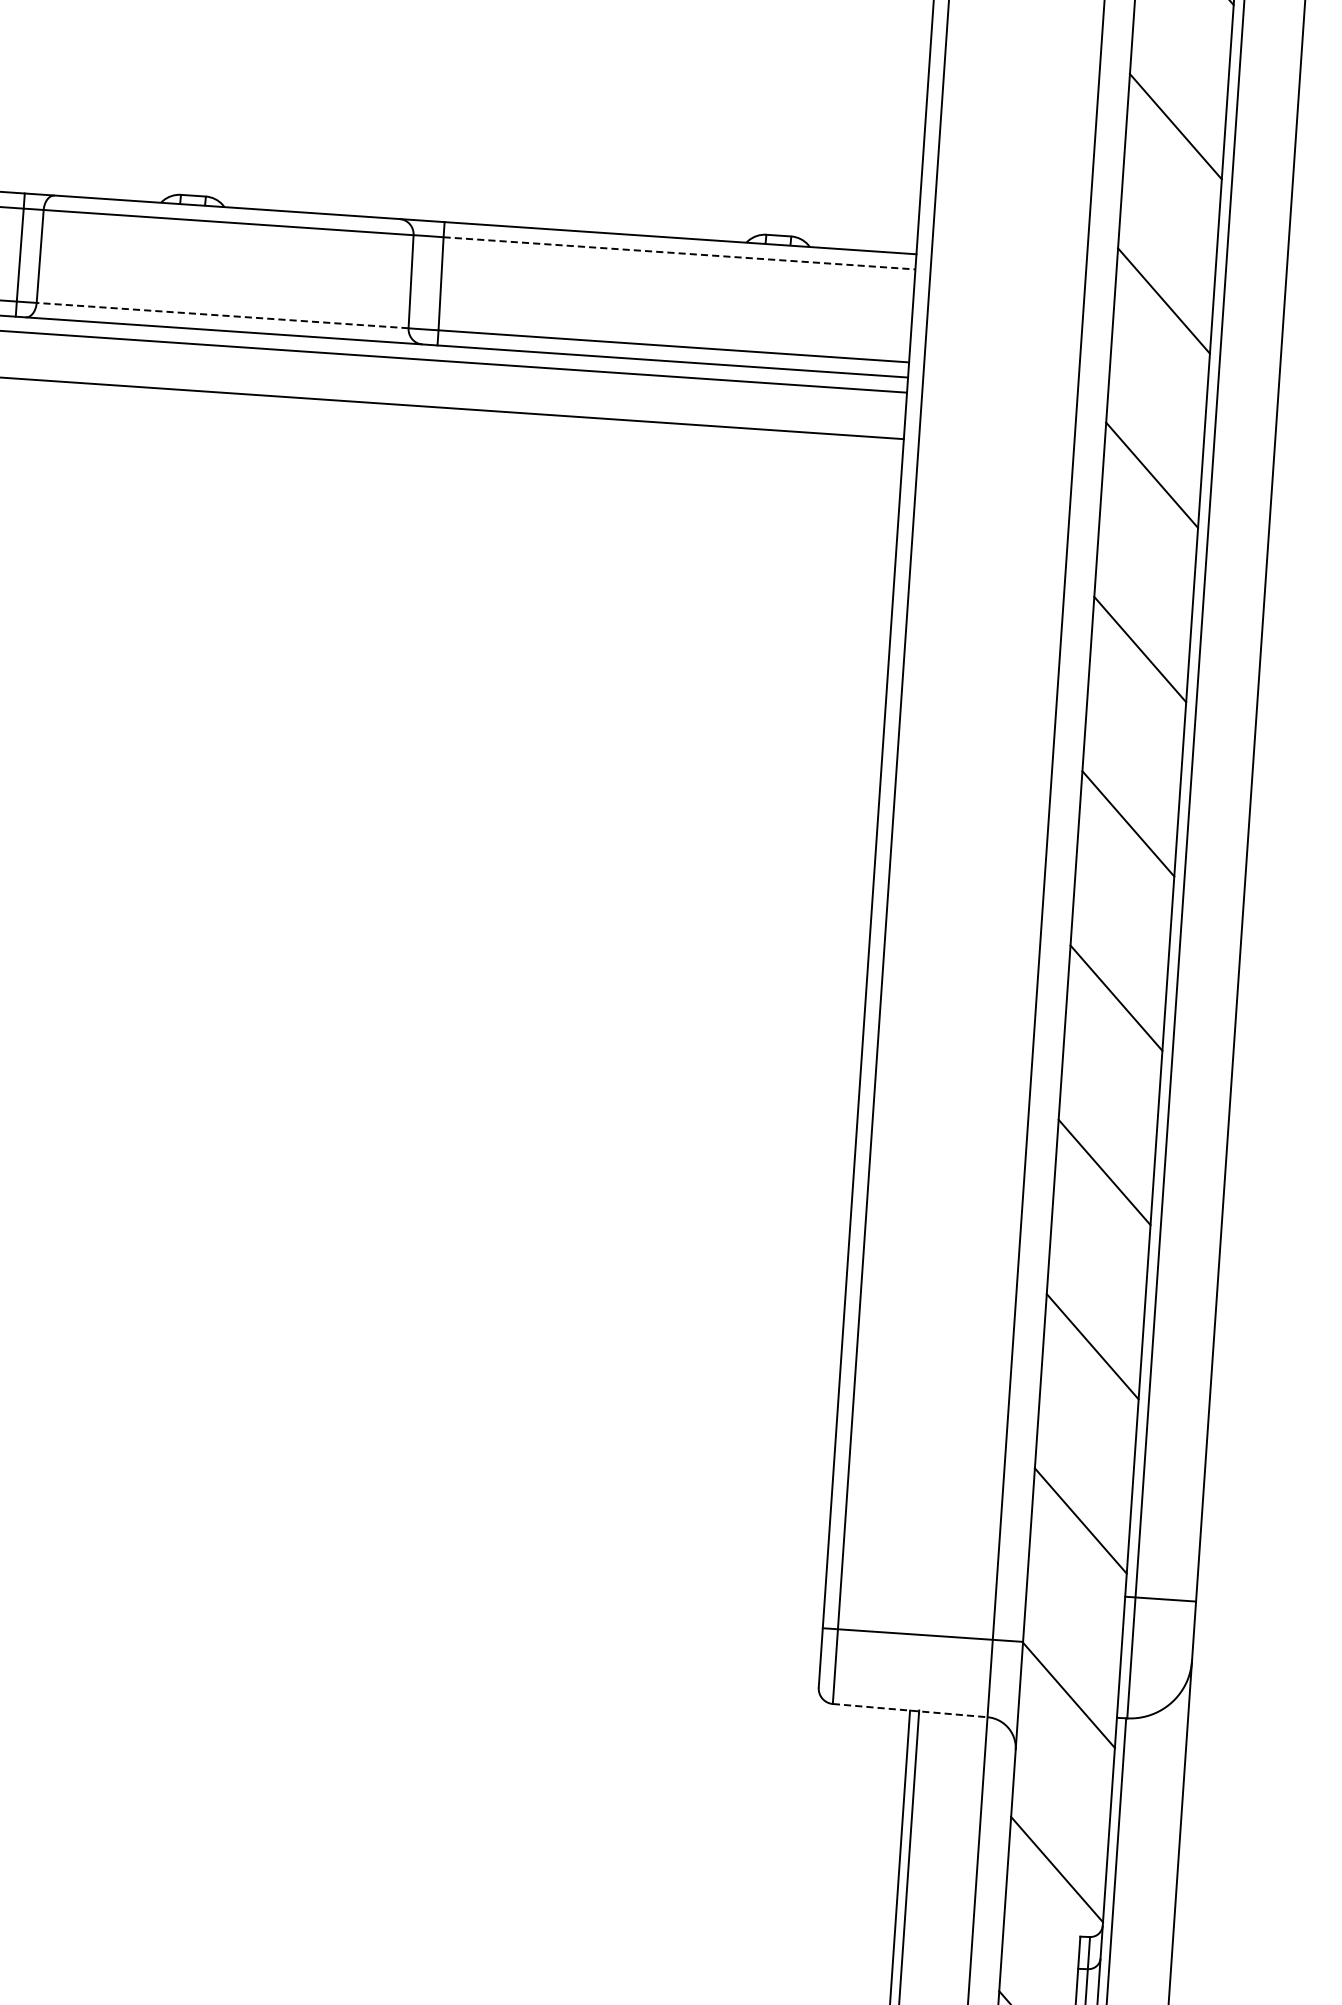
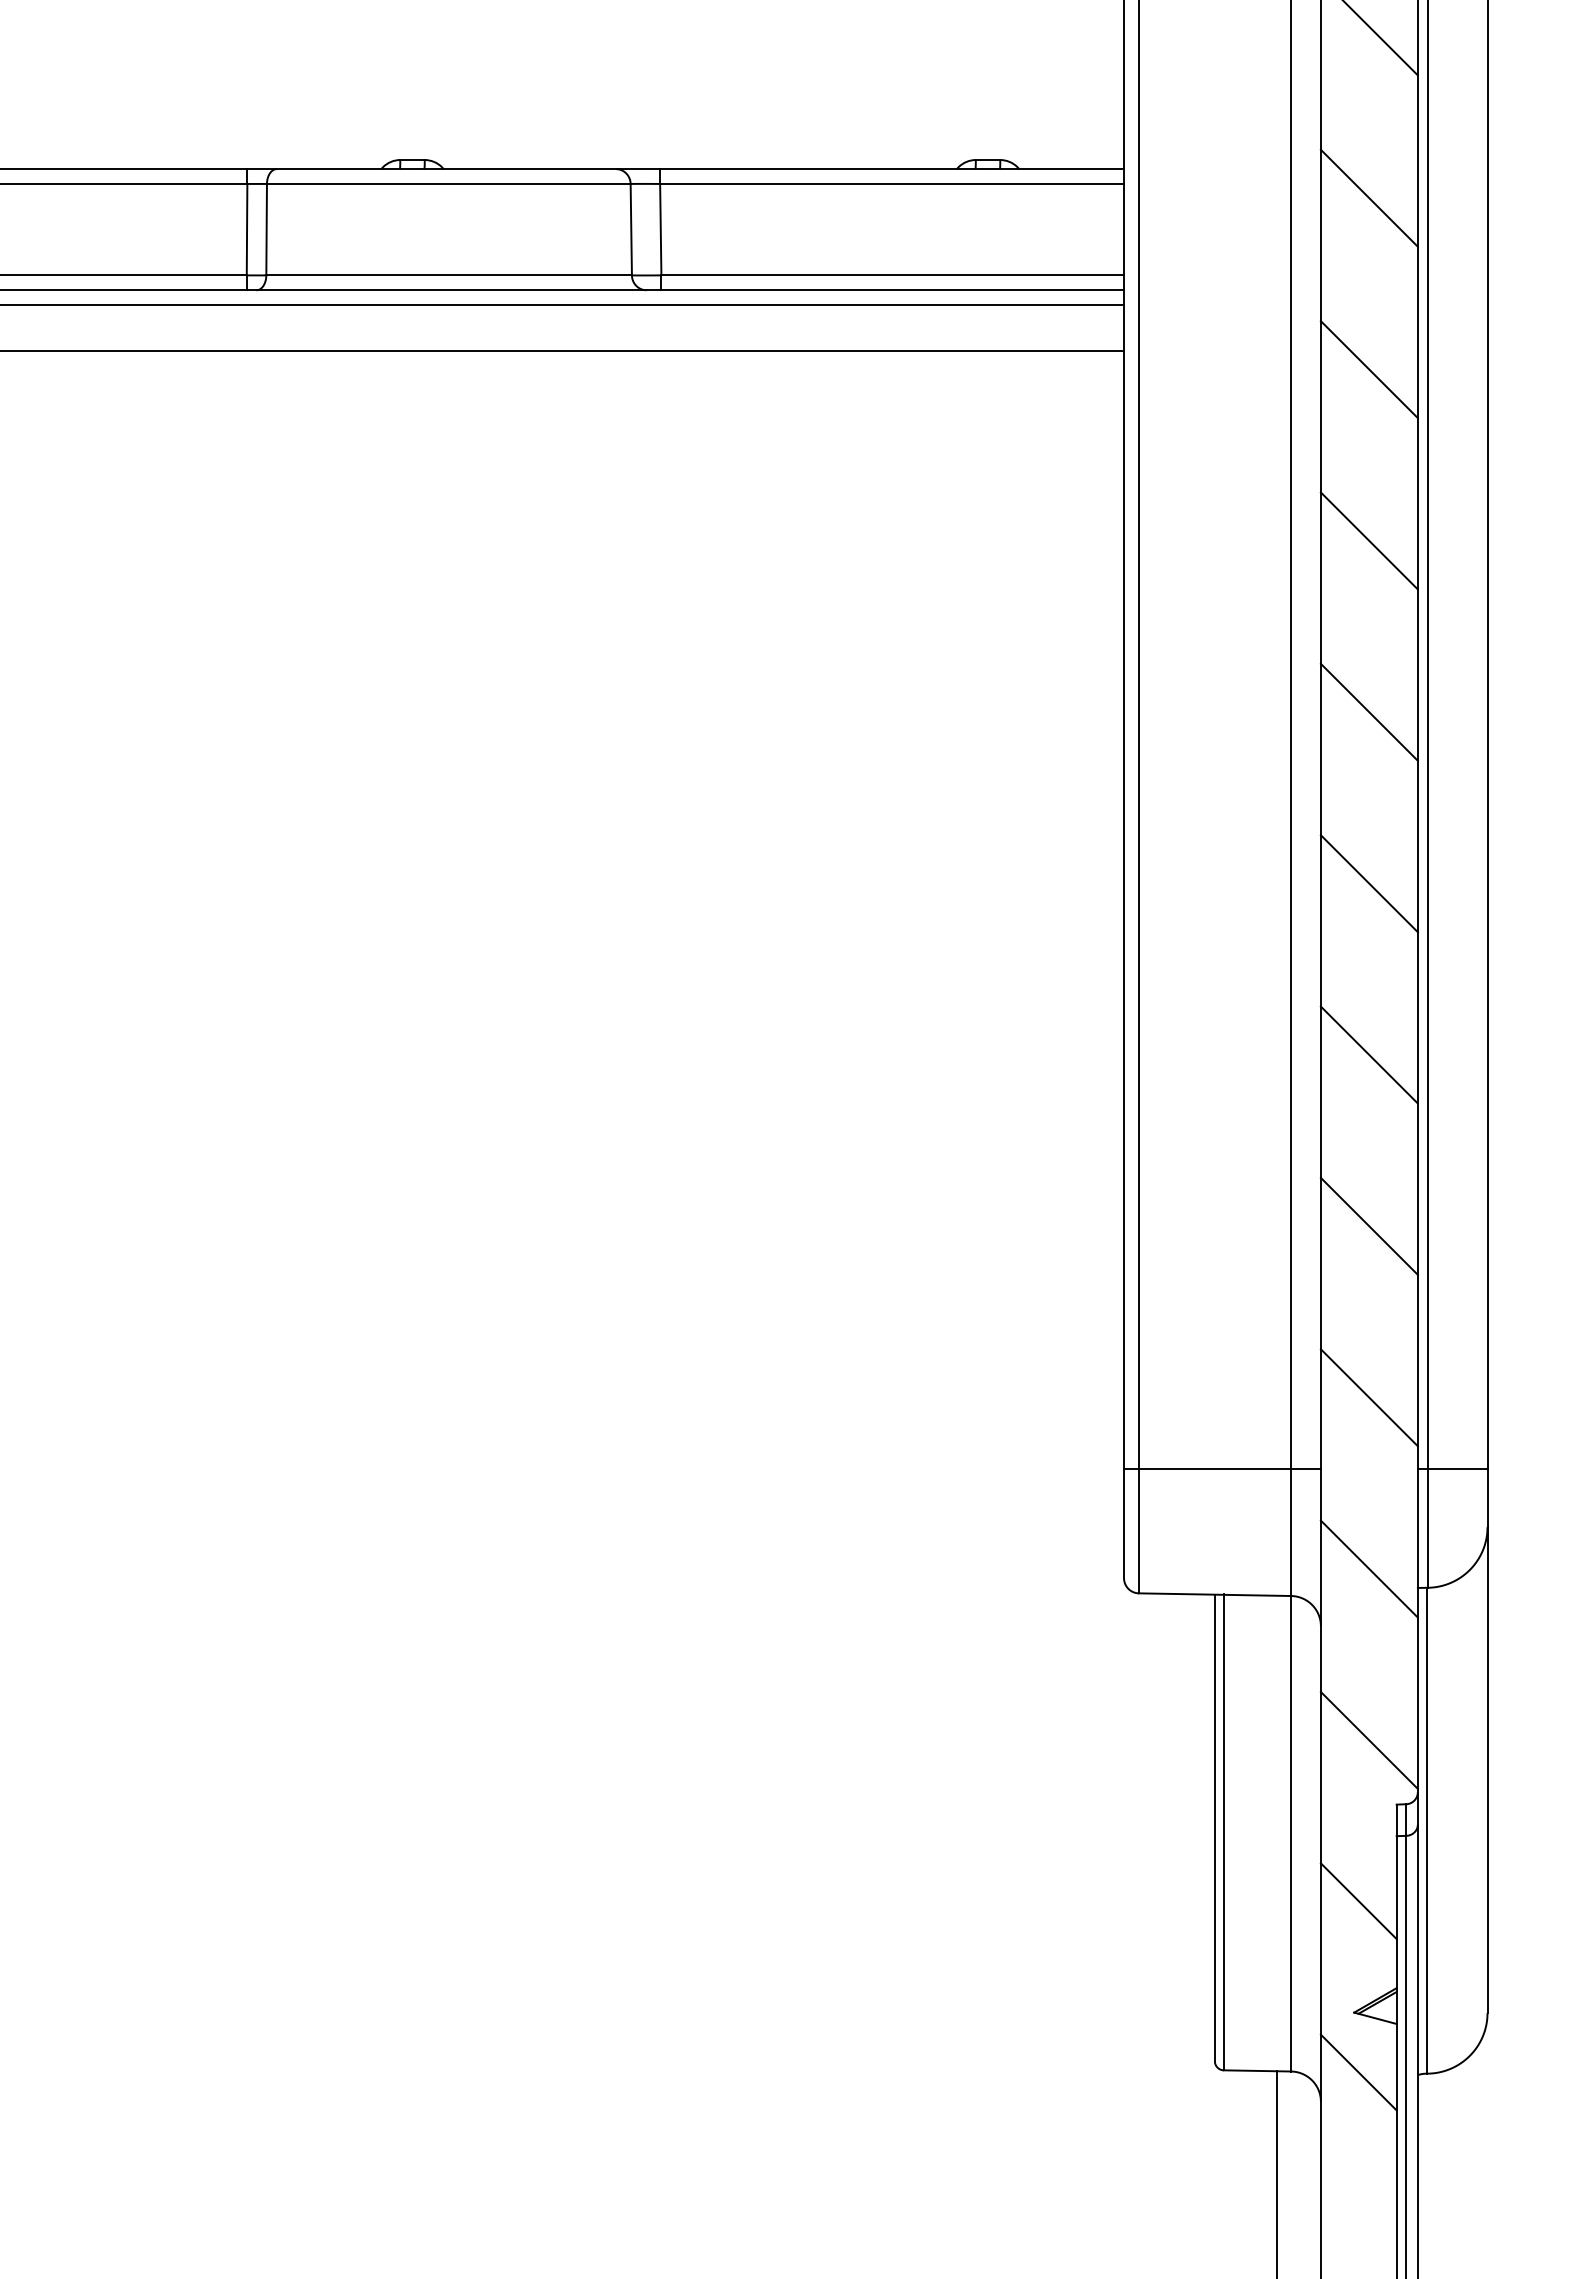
line: (679, 252) -> (892, 183), dashed -> solid
line: (223, 315) -> (449, 275), dashed -> solid
line: (922, 1634) -> (1222, 1468), moved
line: (910, 1710) -> (1215, 1594), dashed -> solid

